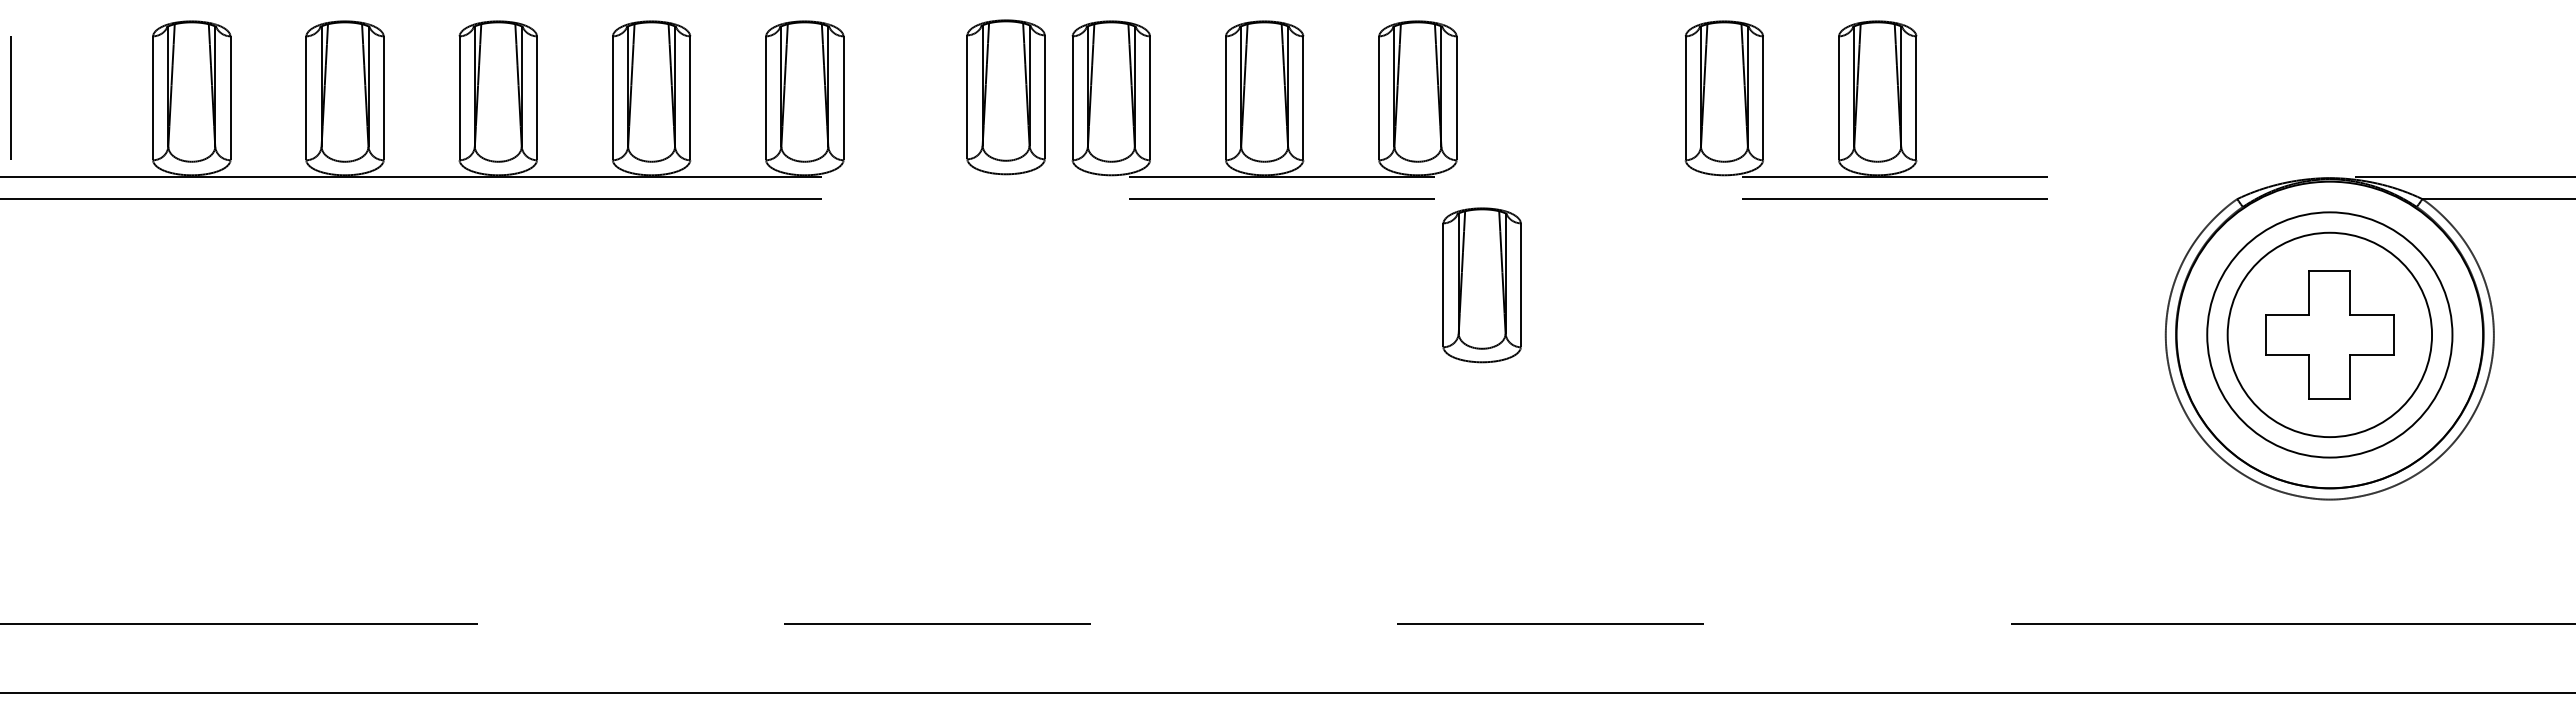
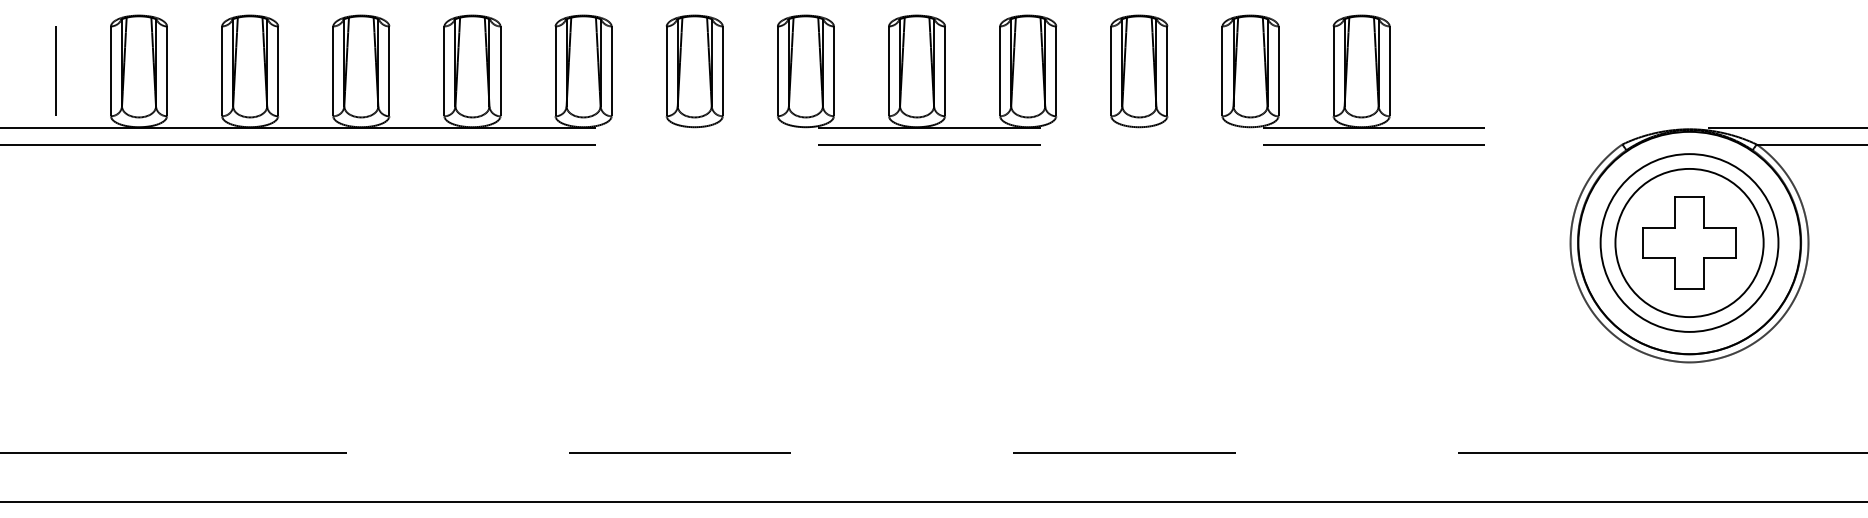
line: (10, 97) -> (55, 70), moved
part: (1005, 97) -> (694, 71), moved
part: (1481, 285) -> (1138, 71), moved

